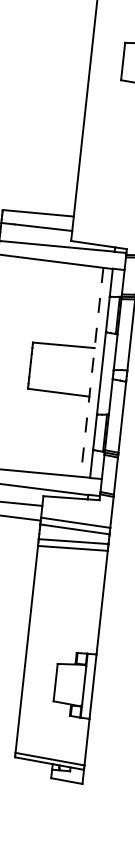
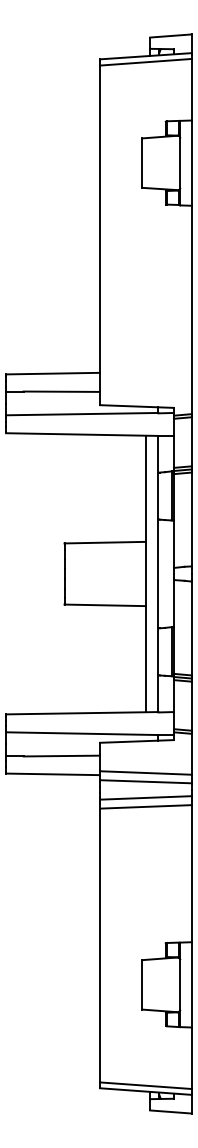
line: (91, 372) -> (145, 574), dashed -> solid

